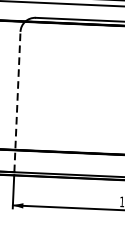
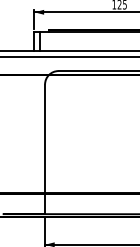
line: (17, 102) -> (45, 149), dashed -> solid

